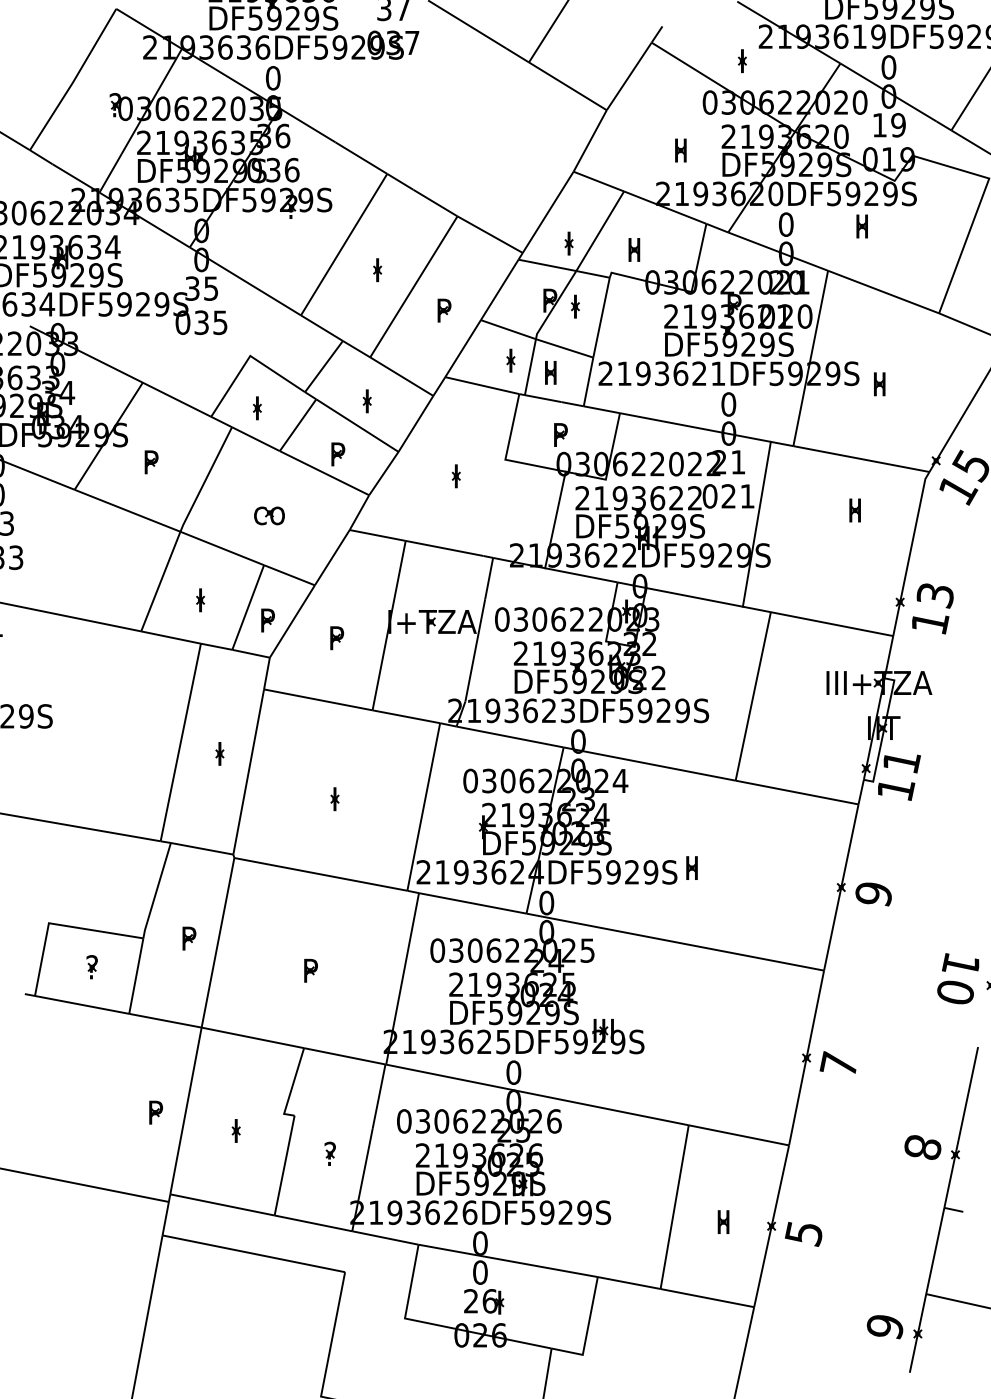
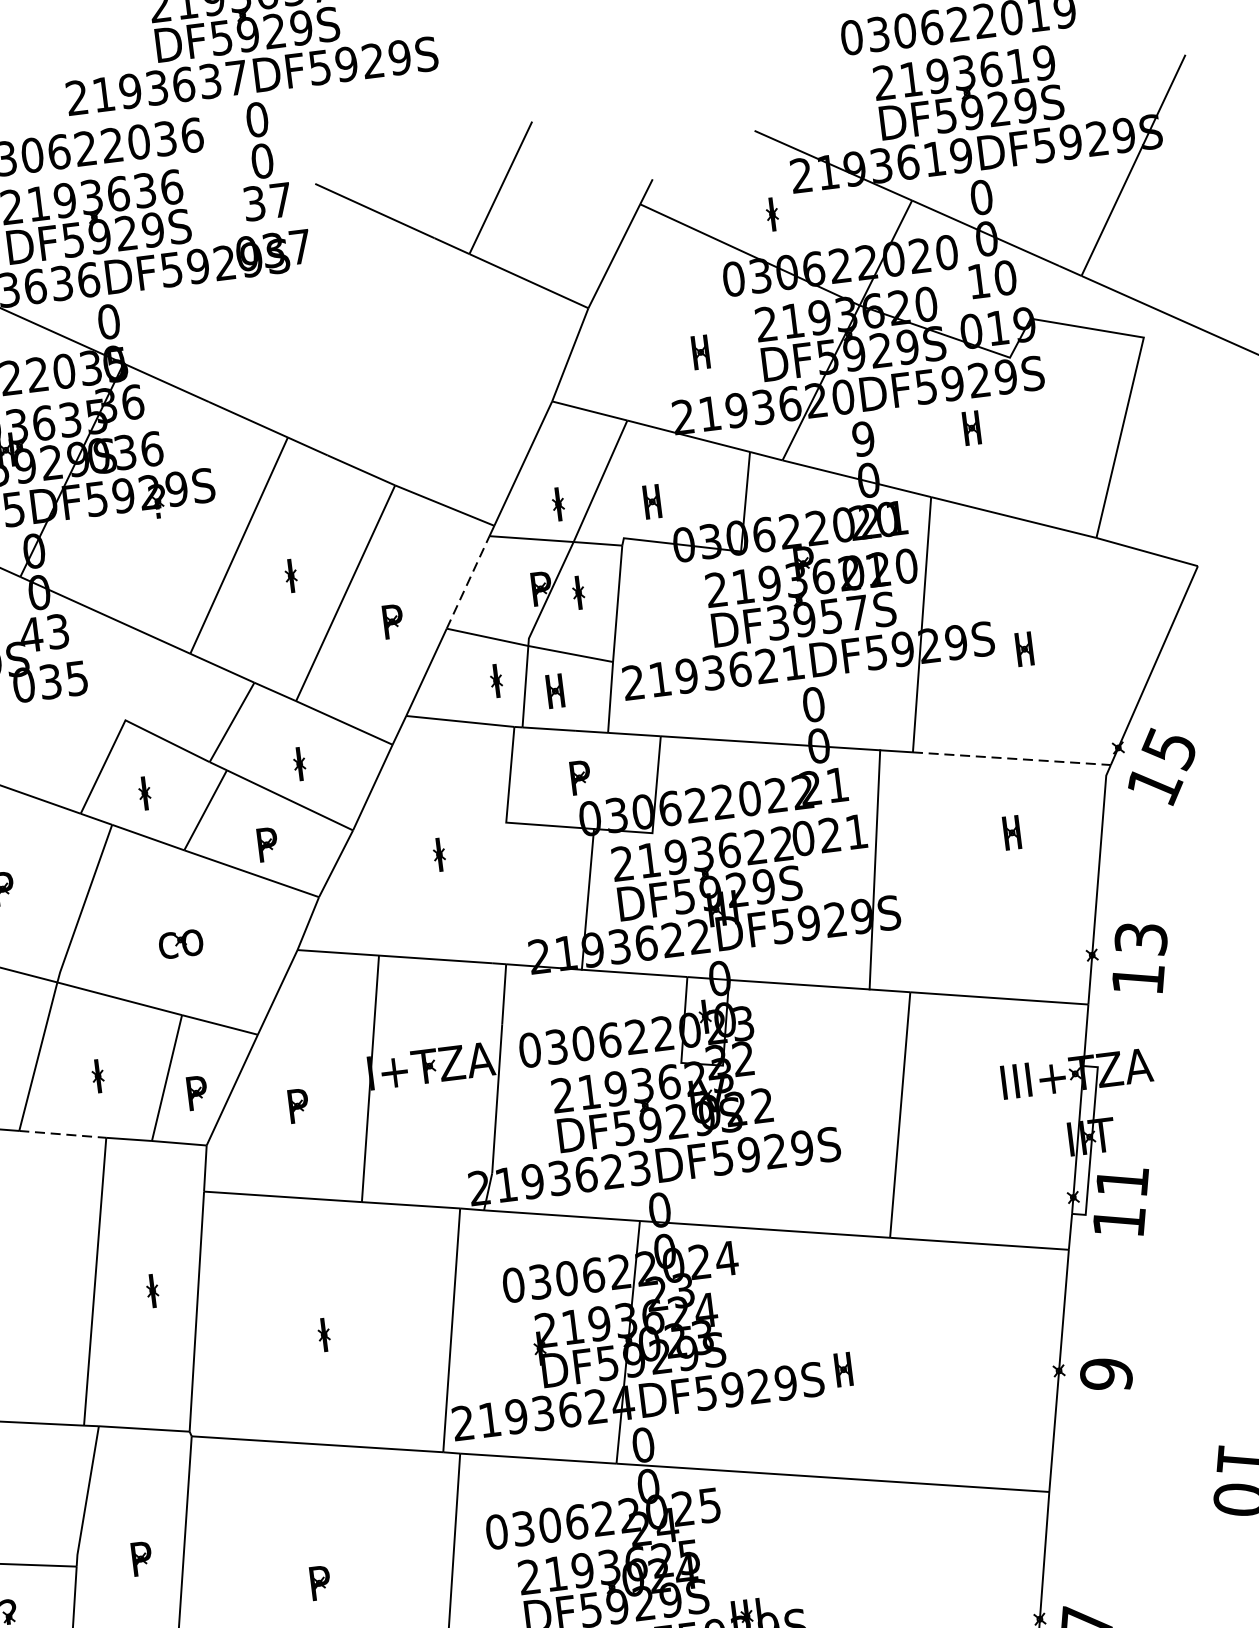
text: (898, 125) -> (1005, 278), 19 -> 10
text: (785, 224) -> (862, 438), 0 -> 9
text: (201, 288) -> (44, 633), 35 -> 43
line: (499, 289) -> (467, 581), solid -> dashed
text: (739, 344) -> (818, 617), DF5929S -> DF3957S
line: (861, 459) -> (1012, 759), solid -> dashed
line: (171, 637) -> (63, 1134), solid -> dashed

